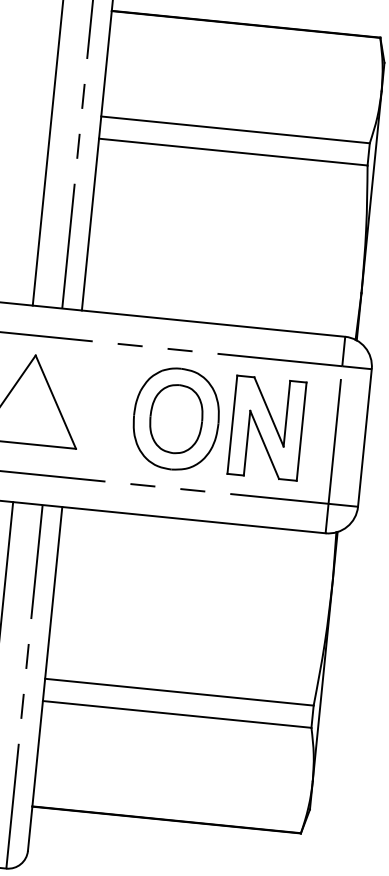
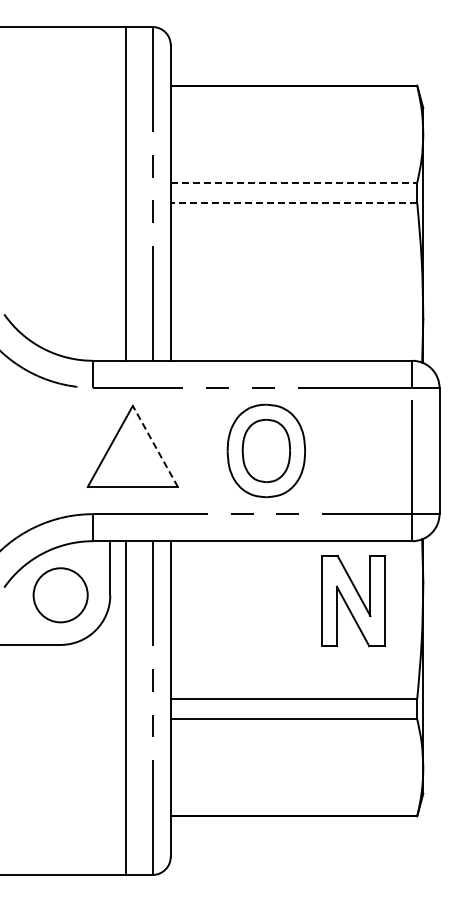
line: (236, 129) -> (294, 182), solid -> dashed
line: (232, 152) -> (293, 203), solid -> dashed
line: (55, 402) -> (155, 446), solid -> dashed
part: (266, 427) -> (353, 600), moved

